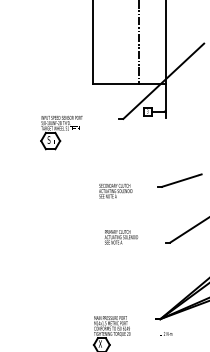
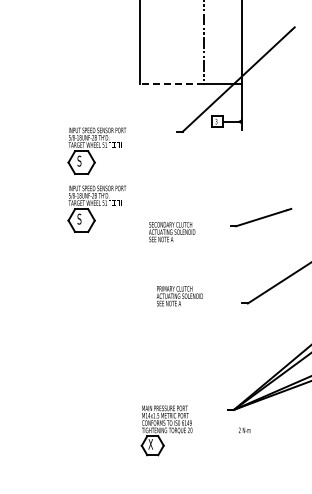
line: (115, 84) -> (171, 83), solid -> dashed
part: (61, 174) -> (96, 208), added

